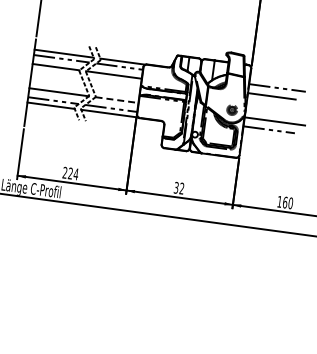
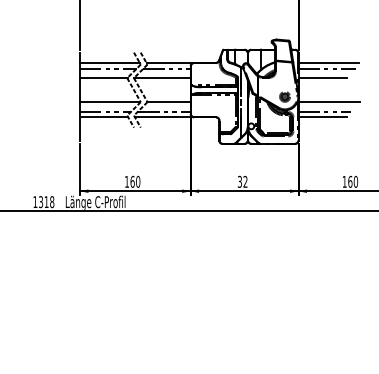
line: (279, 82) -> (328, 63), added
line: (116, 100) -> (168, 102), dashed -> solid
line: (266, 134) -> (322, 116), added
text: (70, 173) -> (132, 181), 224 -> 160

